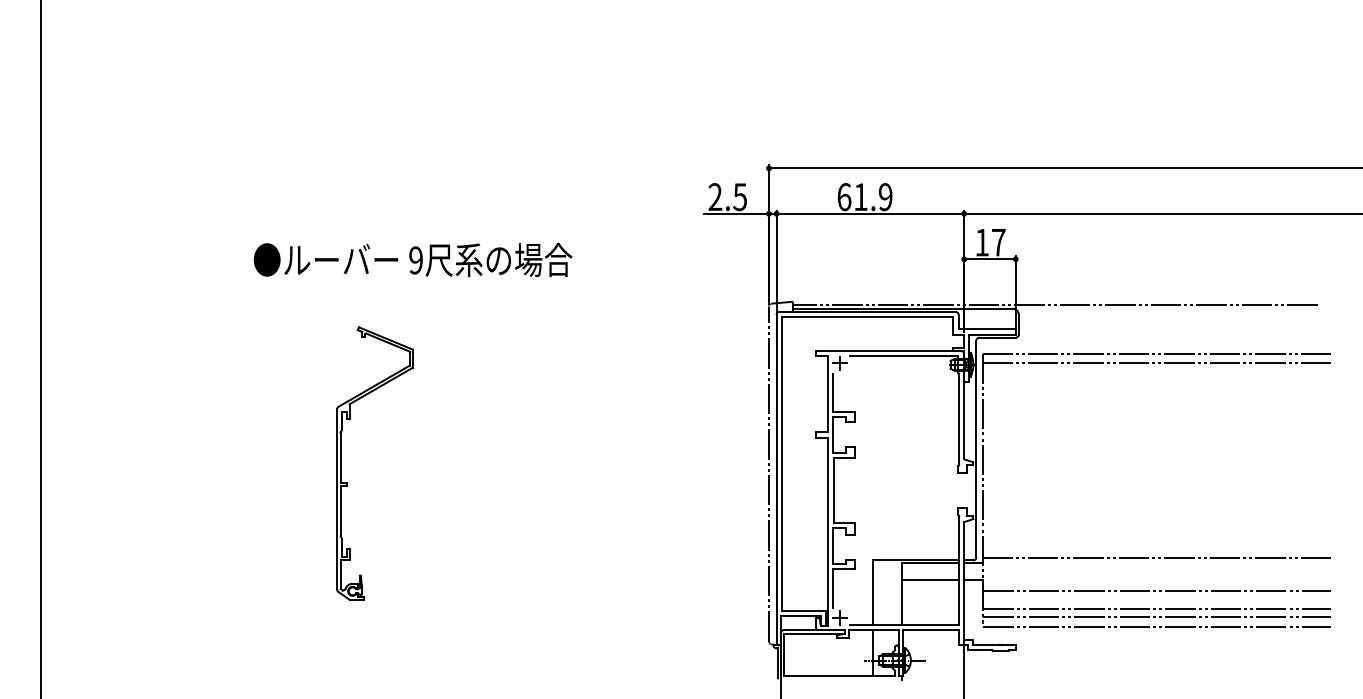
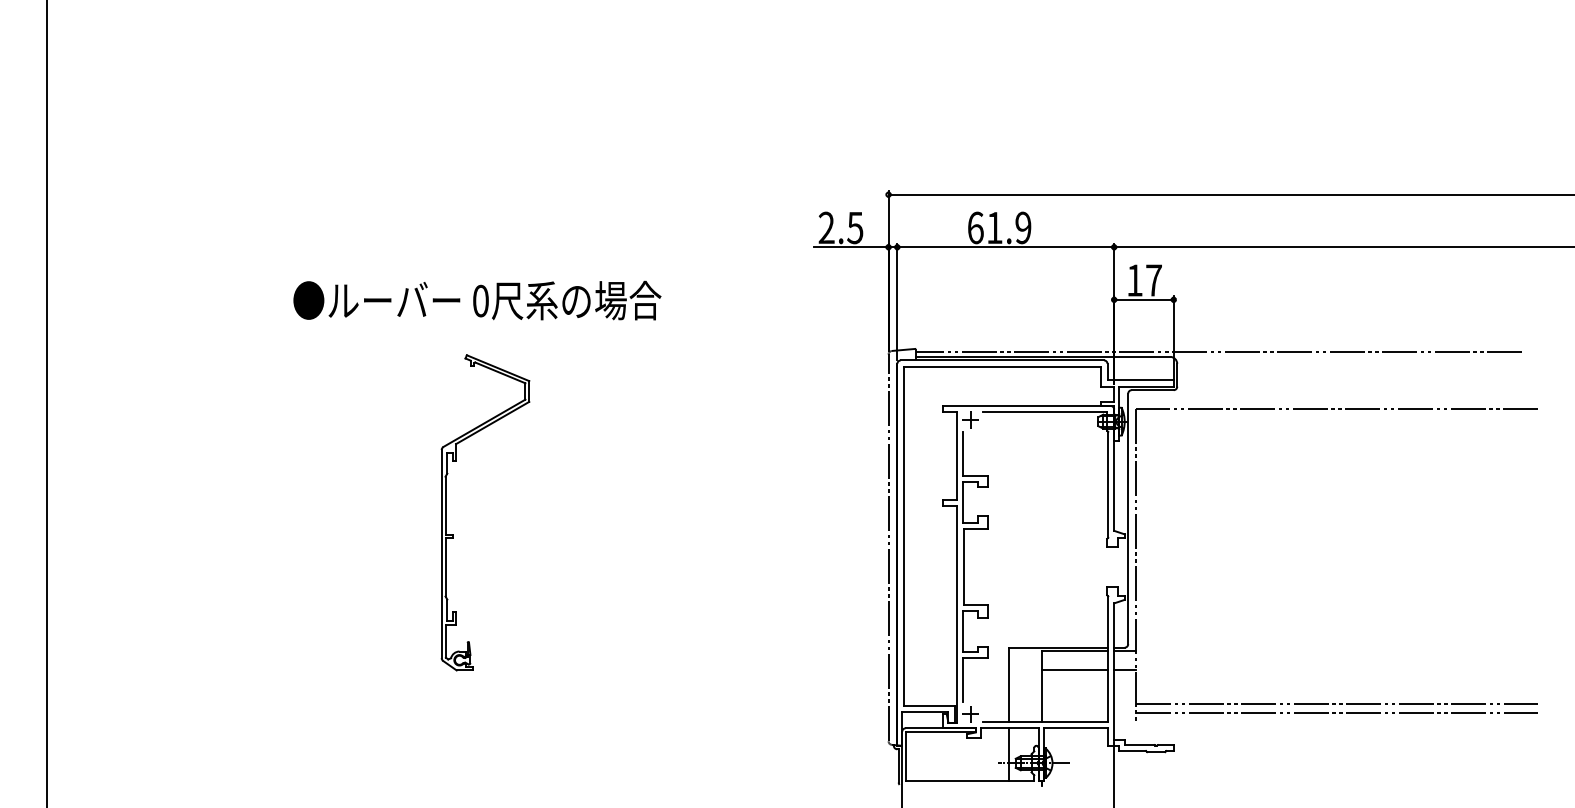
text: (415, 260) -> (480, 301), 9 -> 0
line: (1157, 362) -> (1337, 419), removed
part: (341, 463) -> (446, 512), moved
line: (1157, 558) -> (1337, 645), removed
line: (1157, 590) -> (1337, 682), removed
line: (1157, 626) -> (1337, 724), removed

